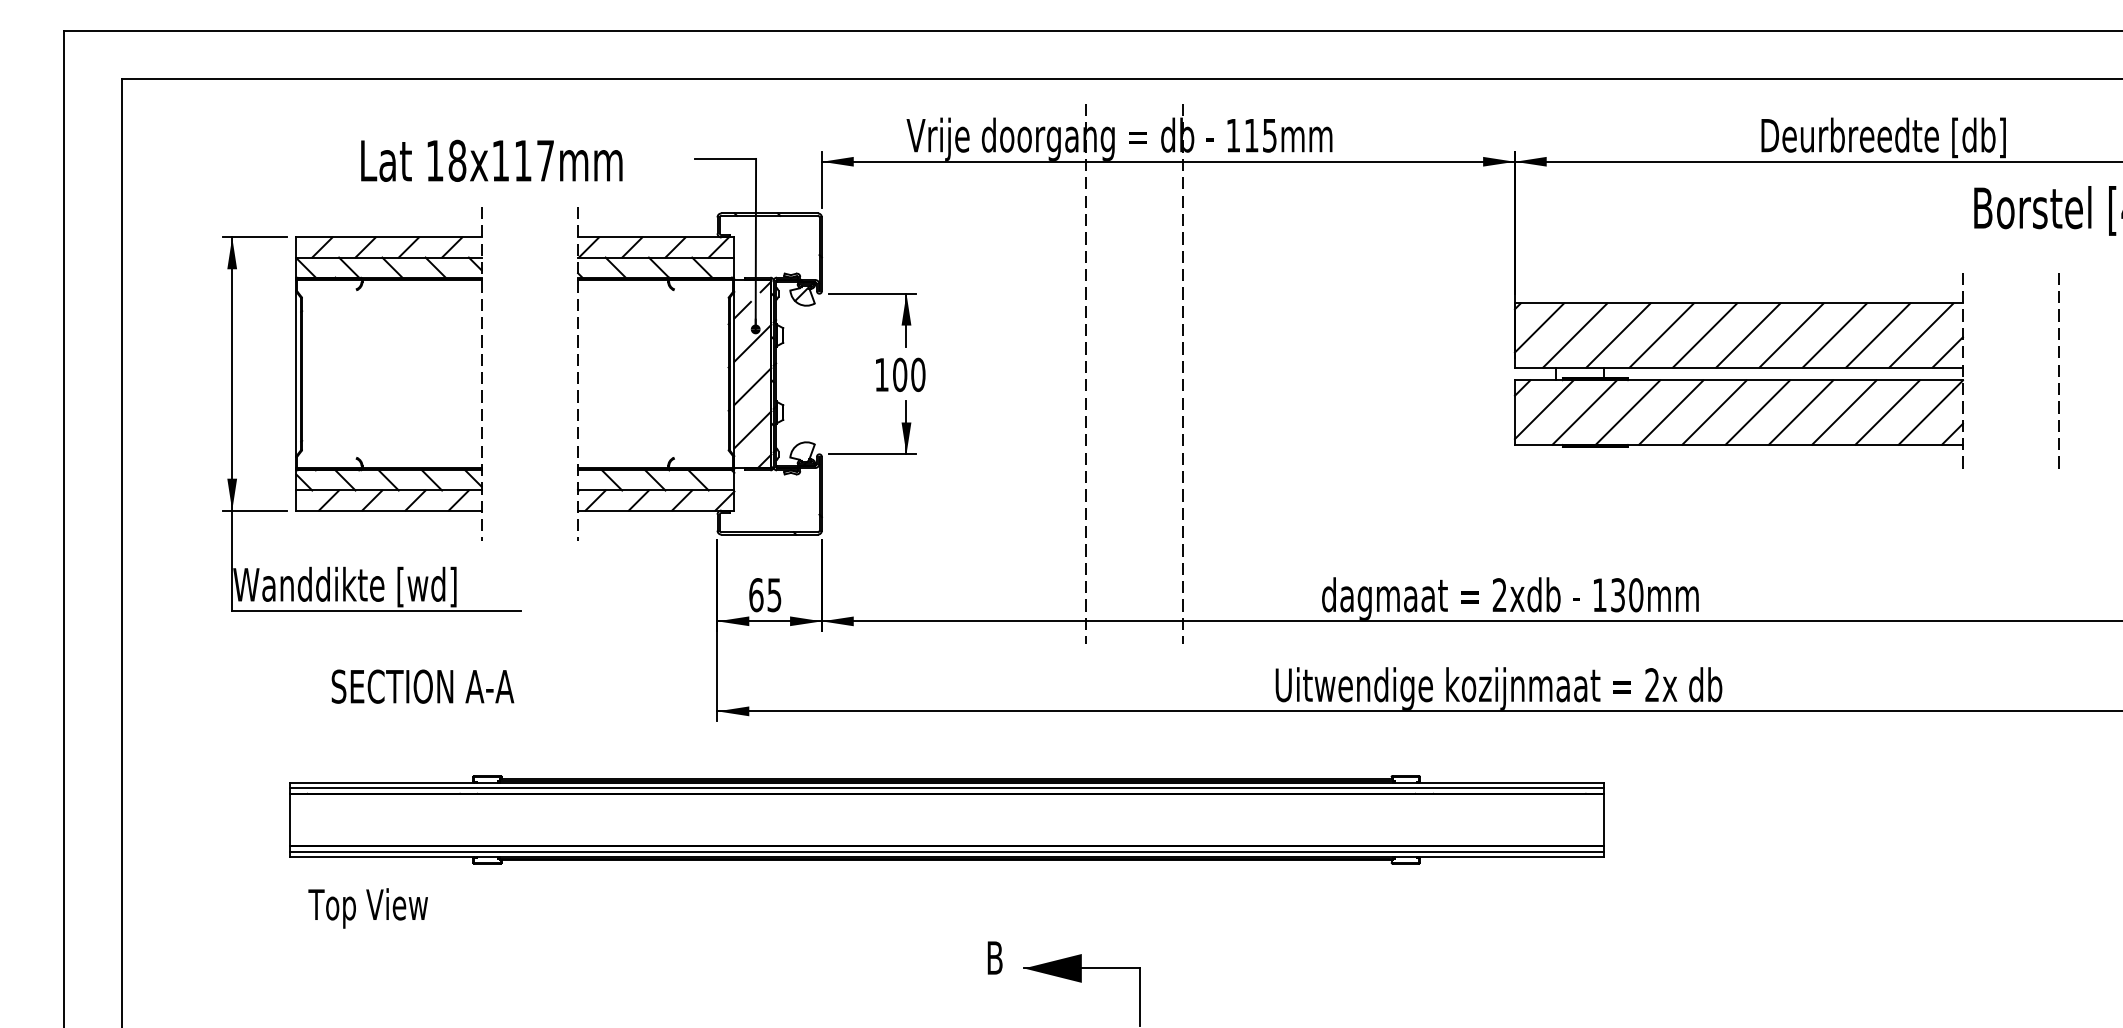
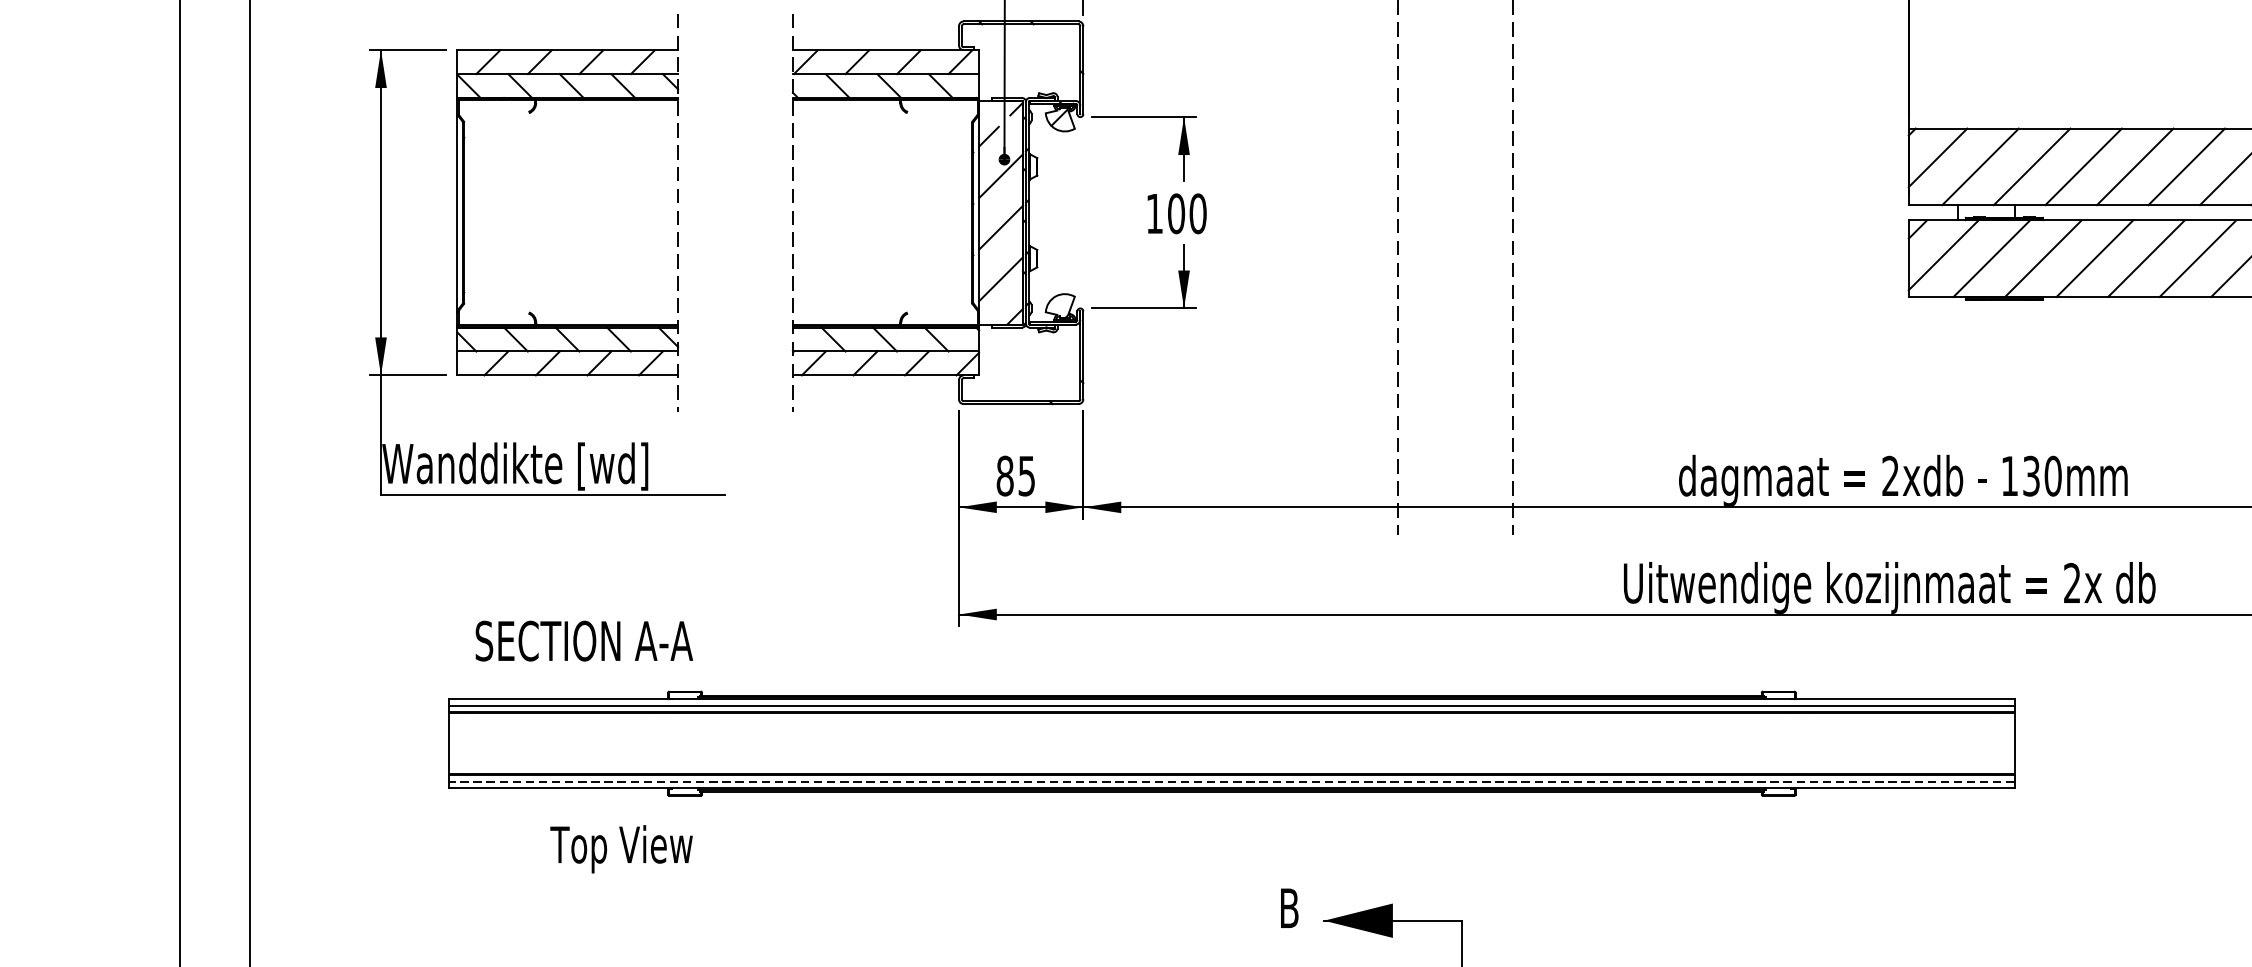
text: (756, 595) -> (1005, 476), 65 -> 85
text: (422, 686) -> (583, 640), moved
line: (946, 851) -> (1231, 781), solid -> dashed
text: (367, 908) -> (620, 849), moved

